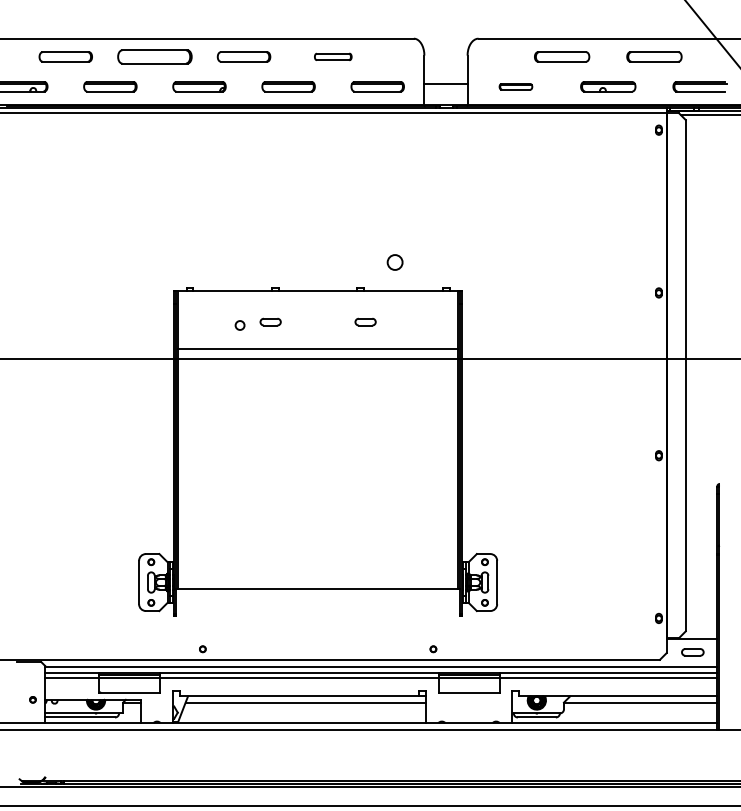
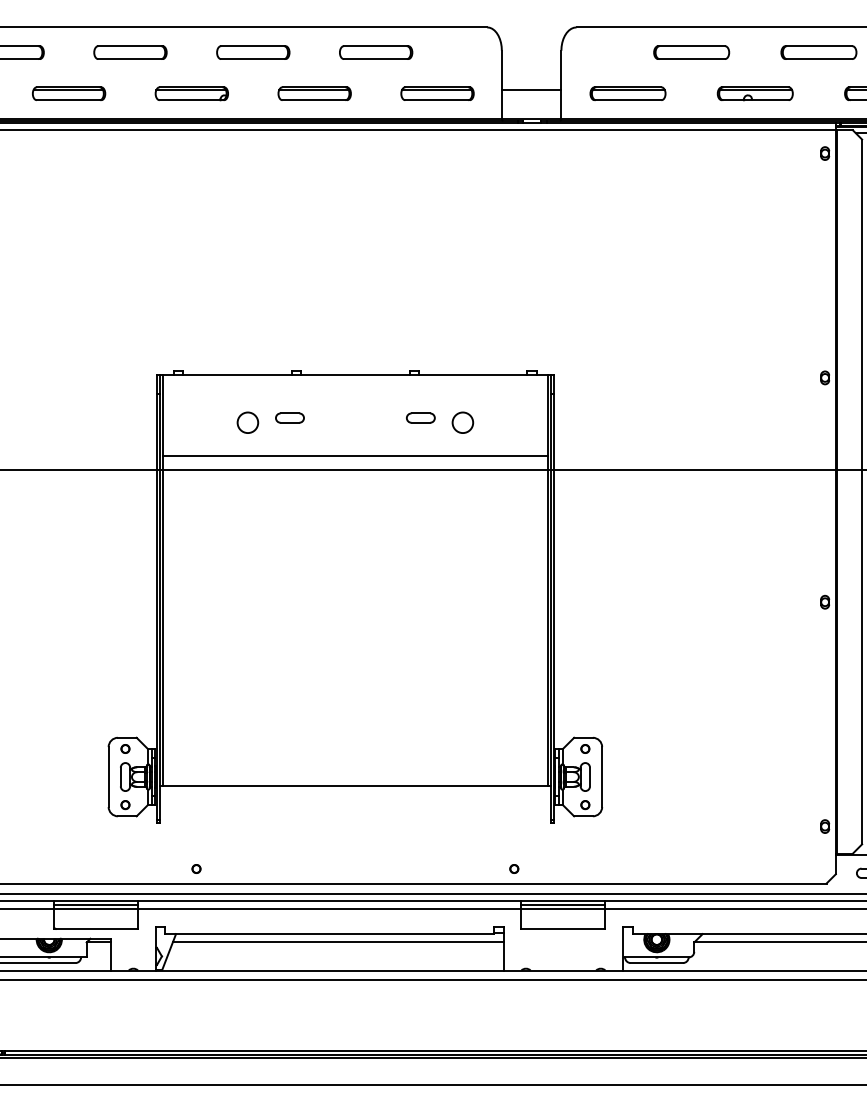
part: (154, 56) -> (129, 52), size x0.71
part: (333, 56) -> (376, 52), size x1.43
part: (515, 86) -> (627, 93), size x1.67
circle: (394, 262) -> (462, 422), moved
circle: (239, 325) -> (247, 422), size x1.67

